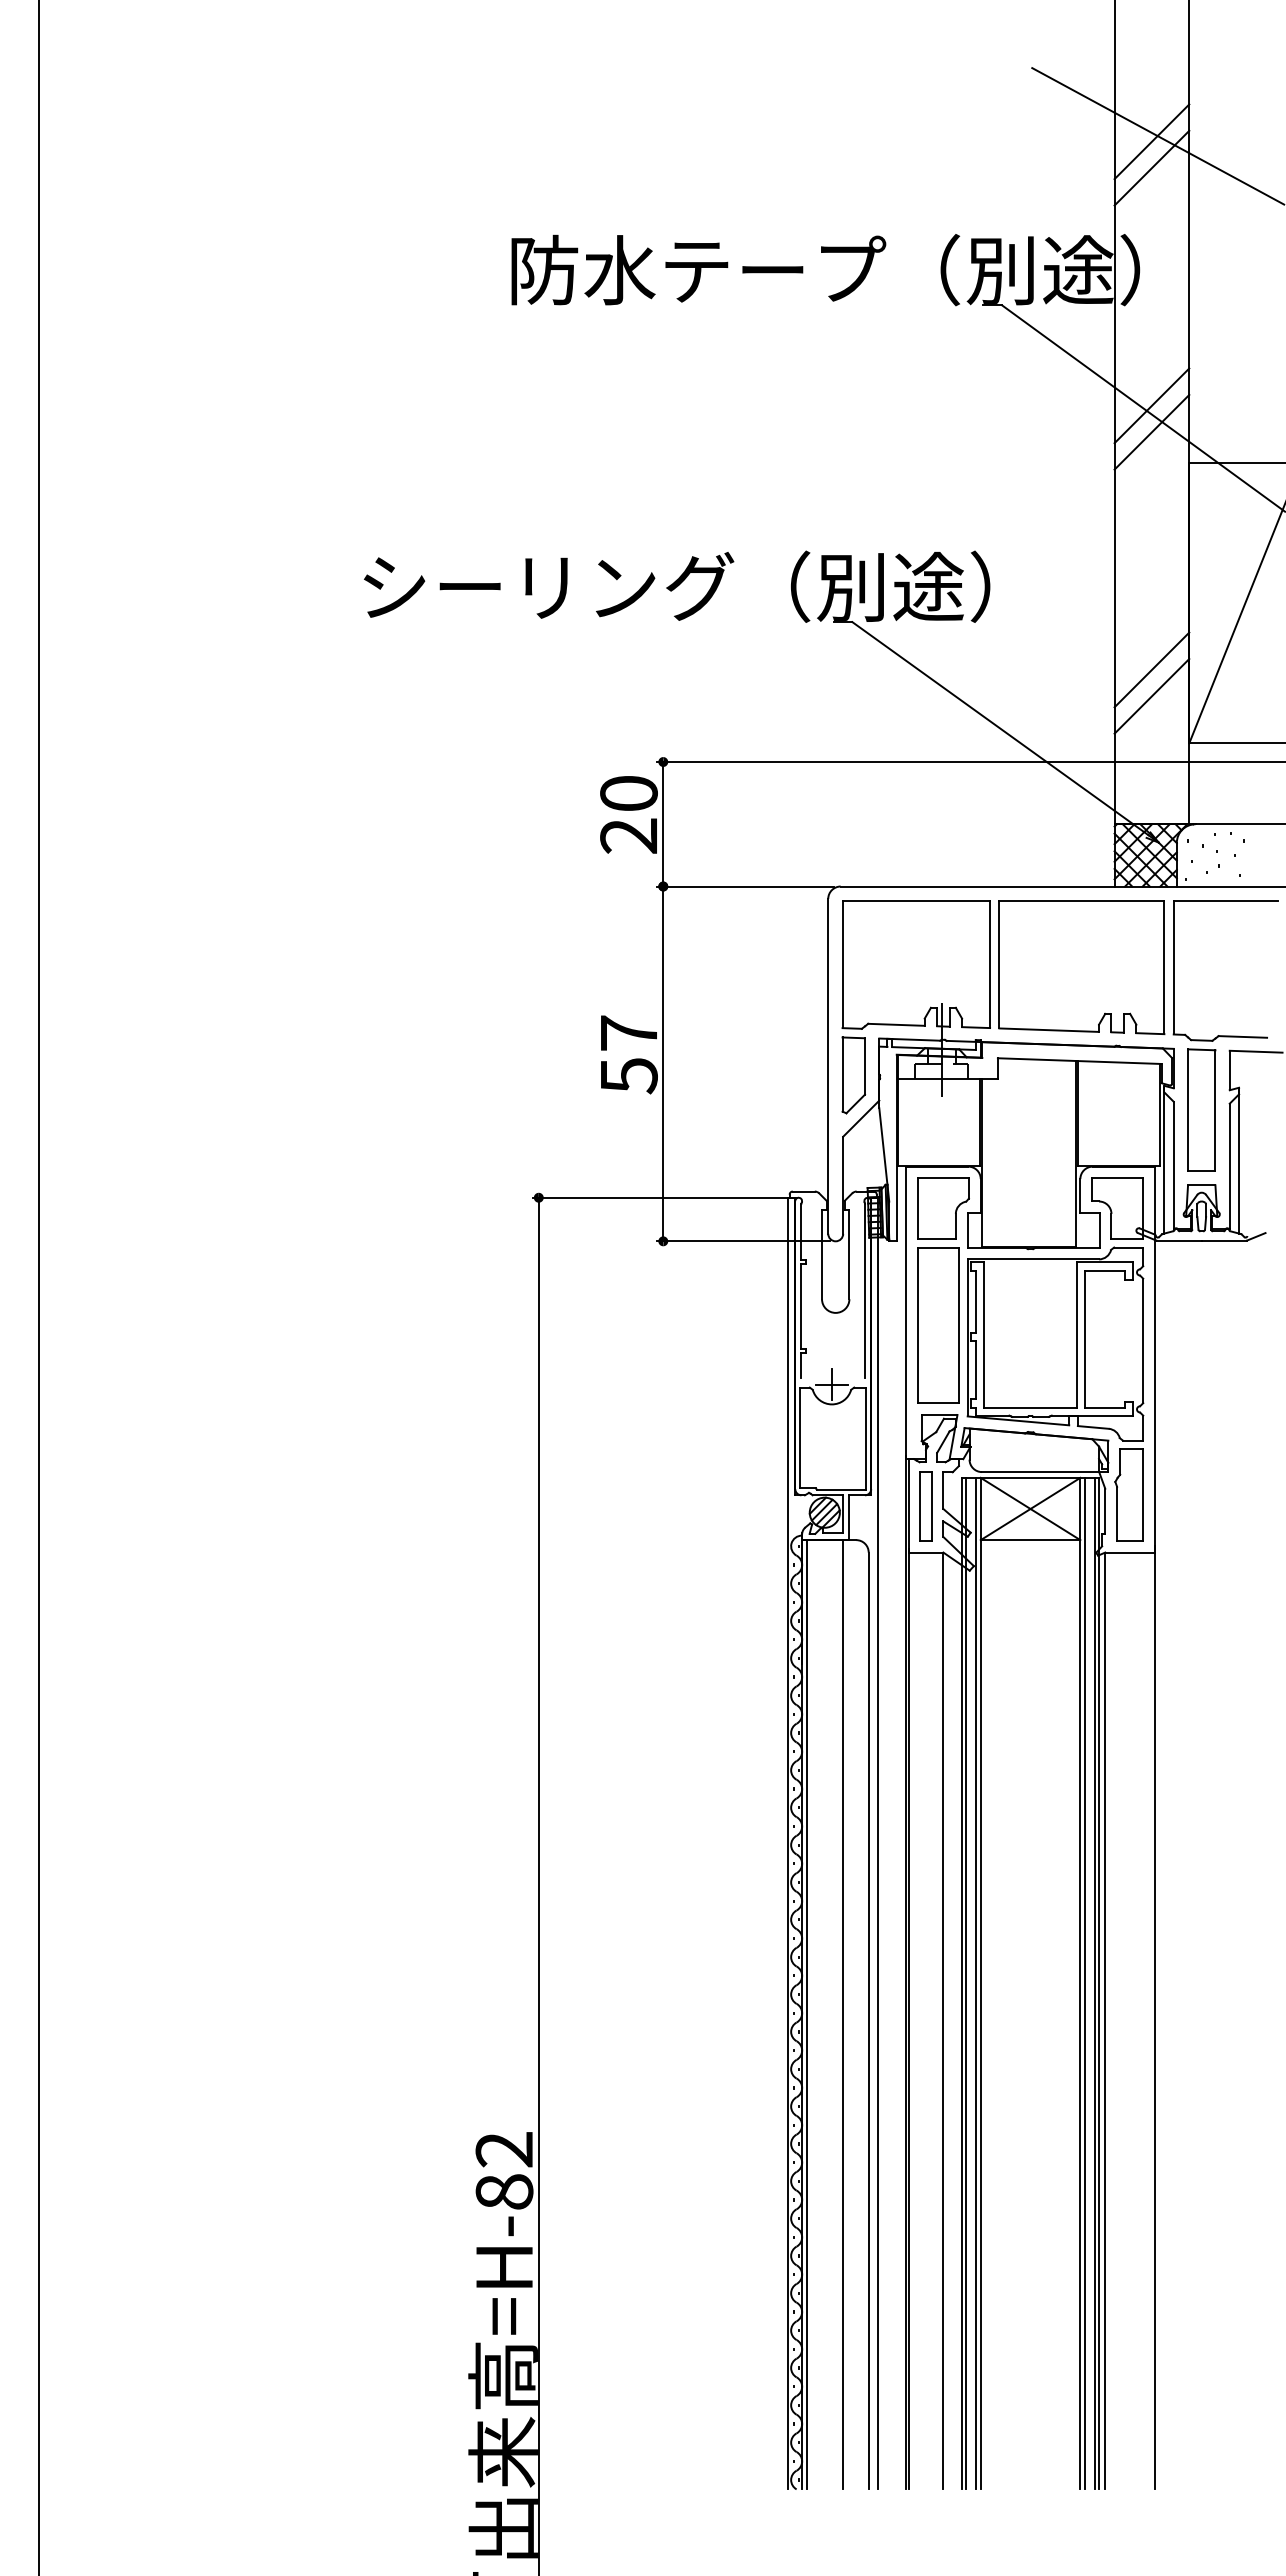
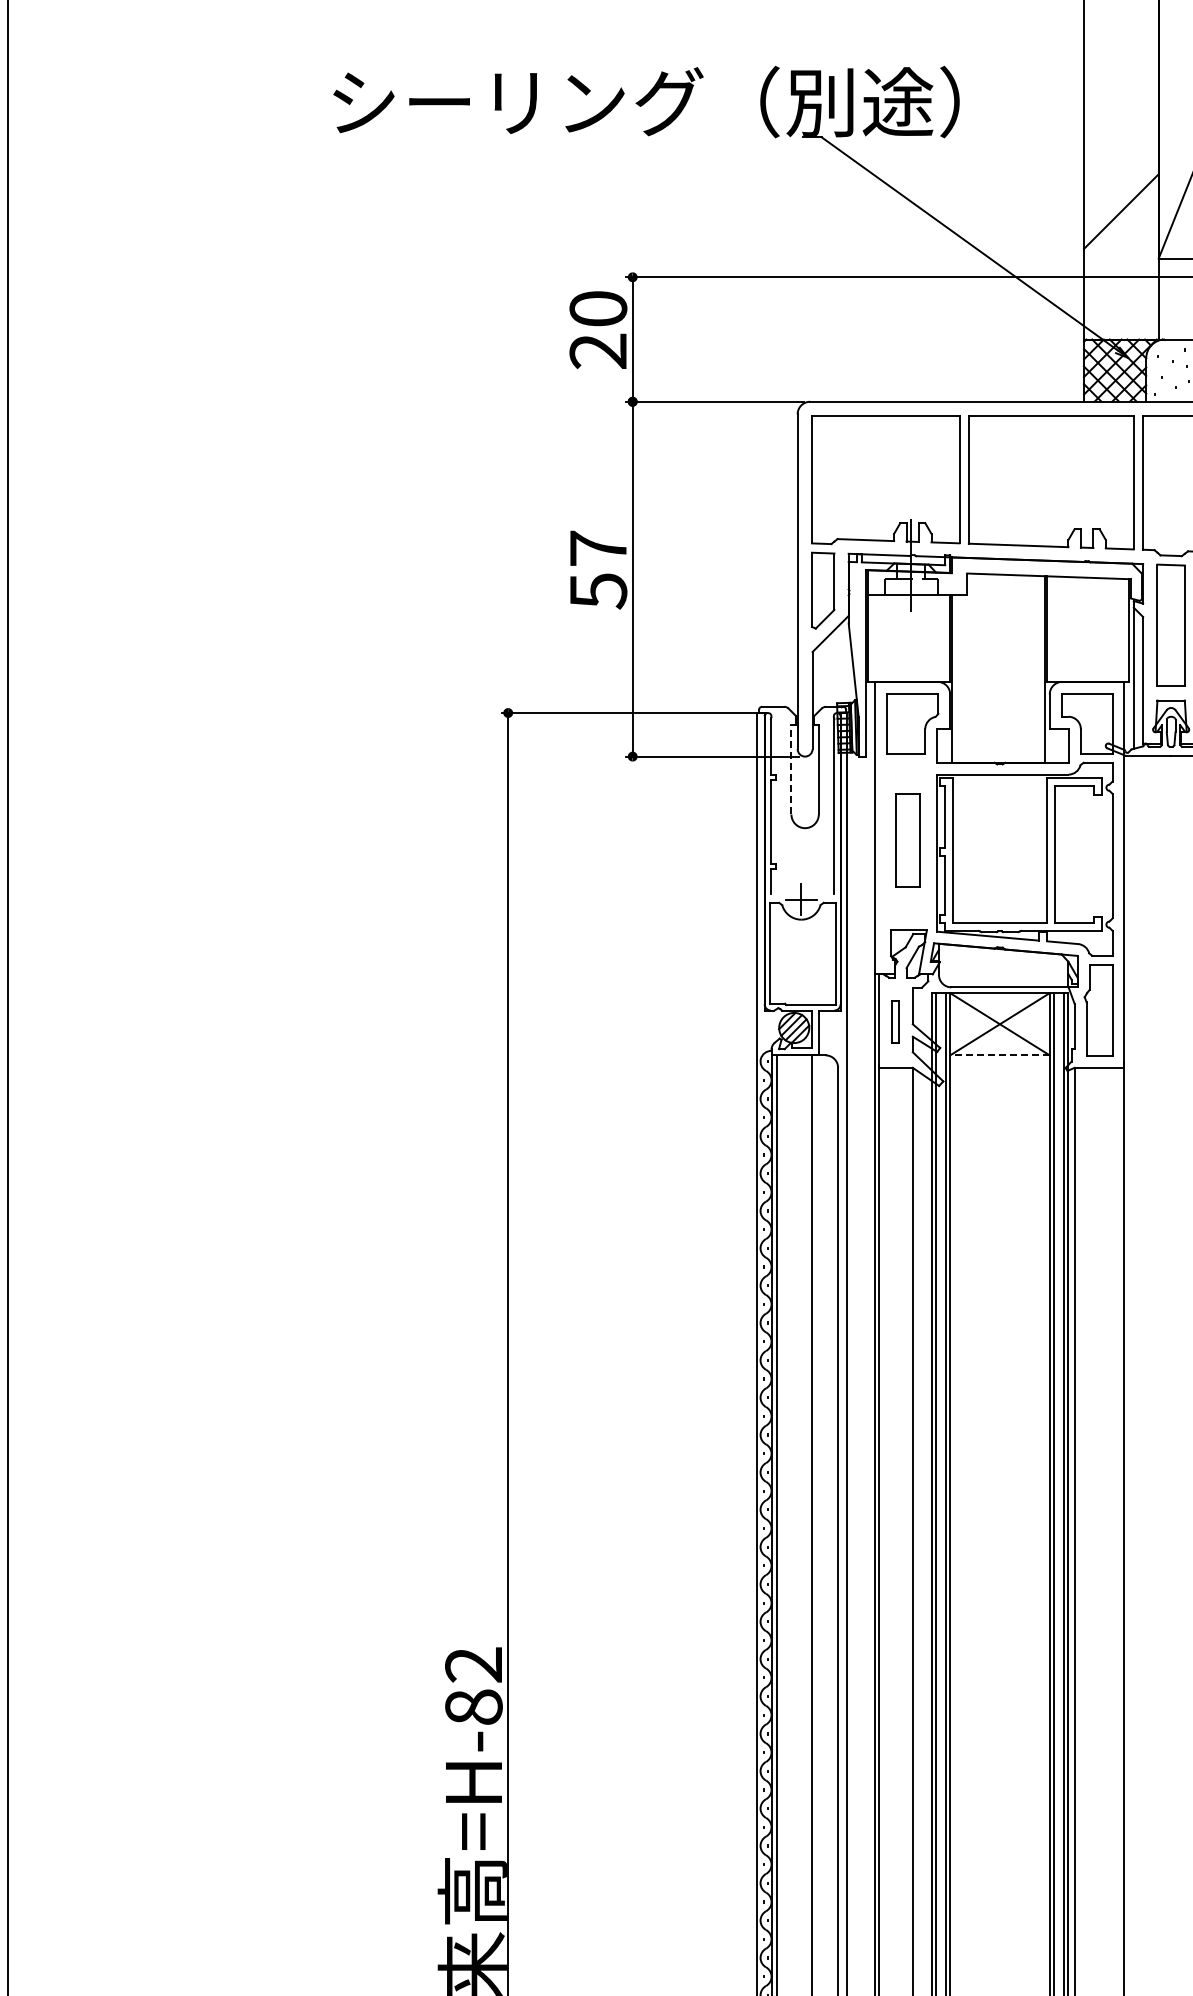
line: (1151, 669) -> (1120, 184), removed
line: (822, 1254) -> (791, 769), solid -> dashed
part: (938, 1325) -> (907, 840), size x0.6
part: (925, 1506) -> (894, 1021), size x0.6
line: (1030, 1540) -> (999, 1055), solid -> dashed

